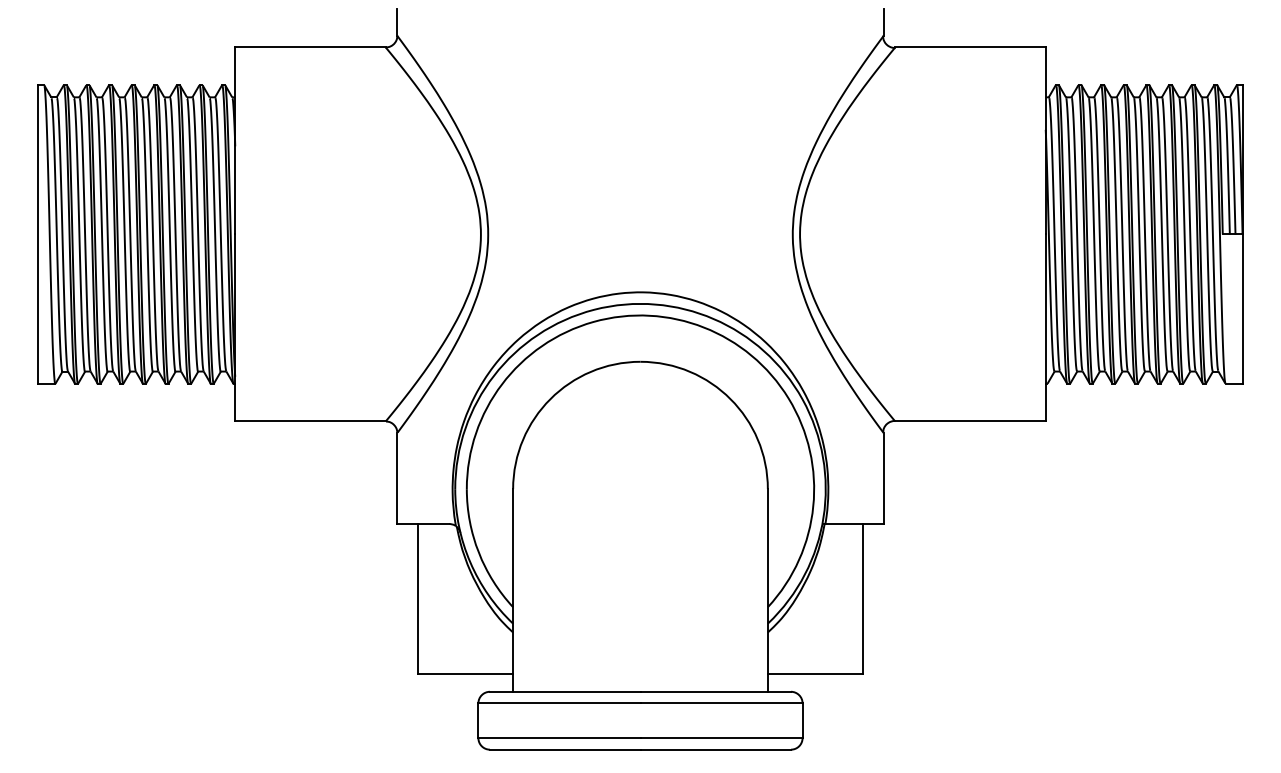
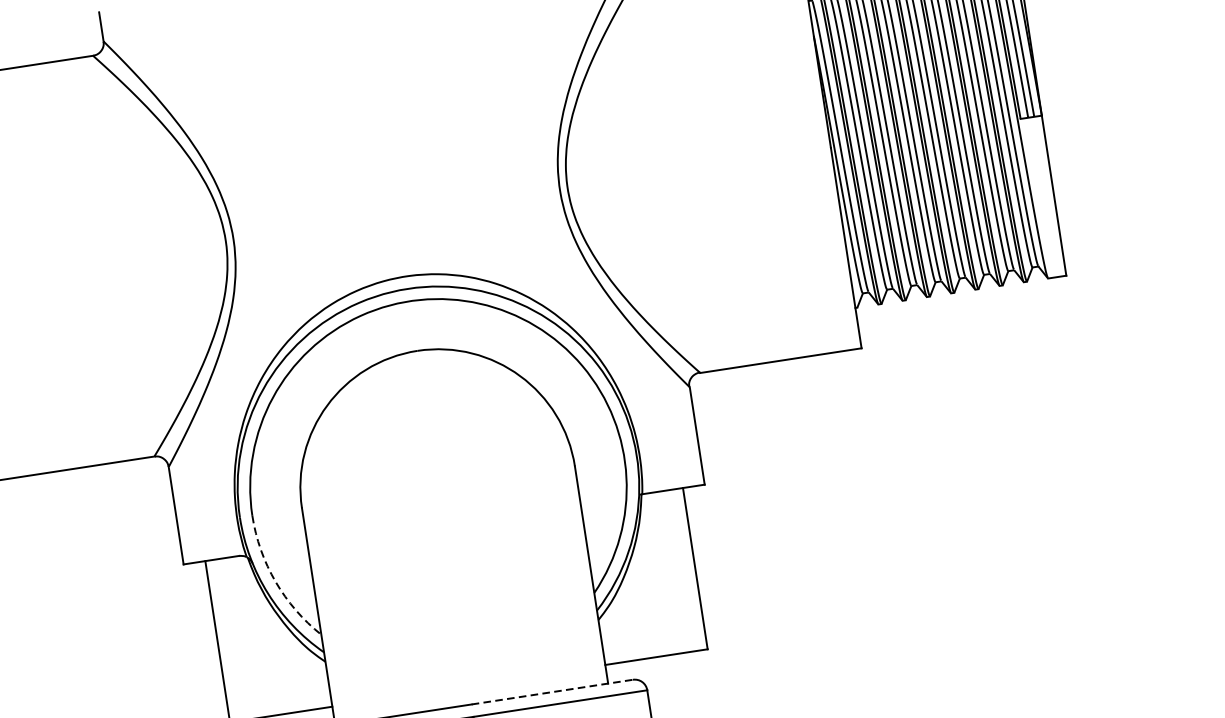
arc: (478, 552) -> (275, 581), solid -> dashed
line: (716, 691) -> (553, 691), solid -> dashed

